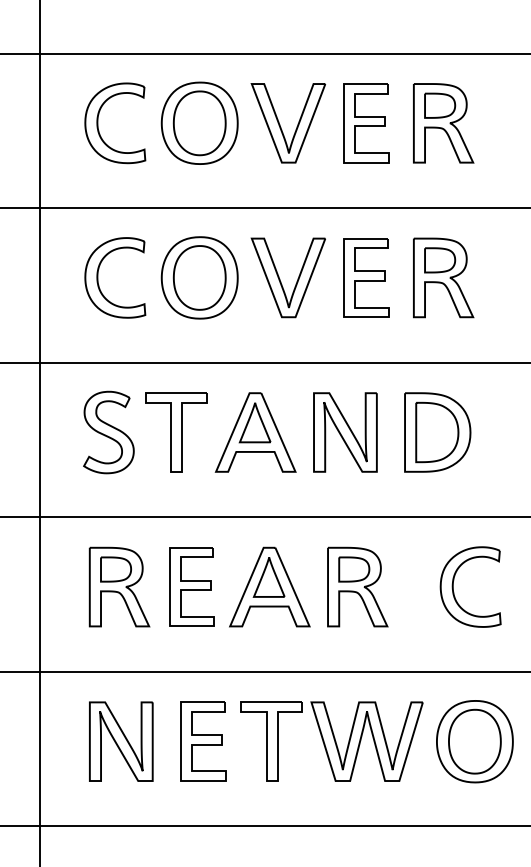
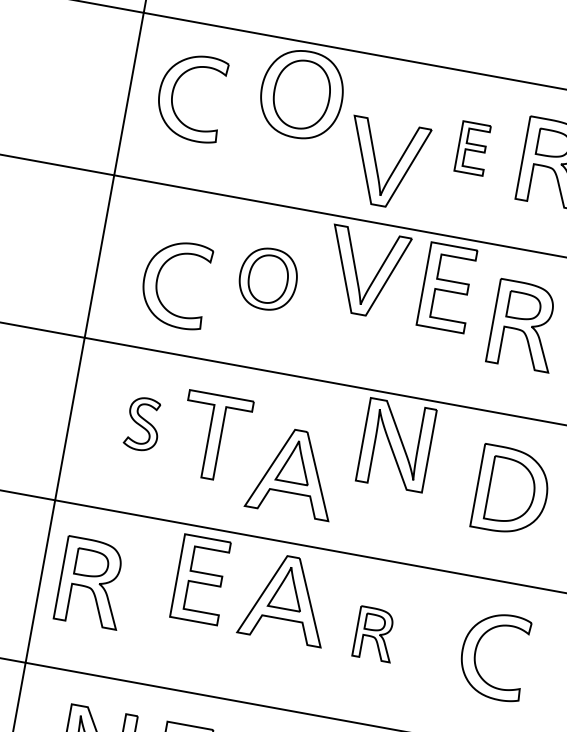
part: (199, 122) -> (301, 93), moved
part: (98, 123) -> (173, 94), moved
part: (366, 123) -> (473, 148), size x0.6
part: (280, 124) -> (377, 163), moved
part: (98, 277) -> (158, 280), moved
part: (199, 277) -> (268, 278), size x0.7
part: (366, 277) -> (447, 287), moved
part: (281, 281) -> (357, 275), moved
part: (108, 432) -> (142, 424), size x0.6
part: (255, 432) -> (293, 472), moved
part: (345, 432) -> (396, 445), moved
part: (437, 432) -> (511, 491), moved
part: (119, 586) -> (92, 582), moved
part: (191, 586) -> (200, 579), moved
part: (269, 586) -> (286, 597), moved
part: (357, 586) -> (375, 633), size x0.6

